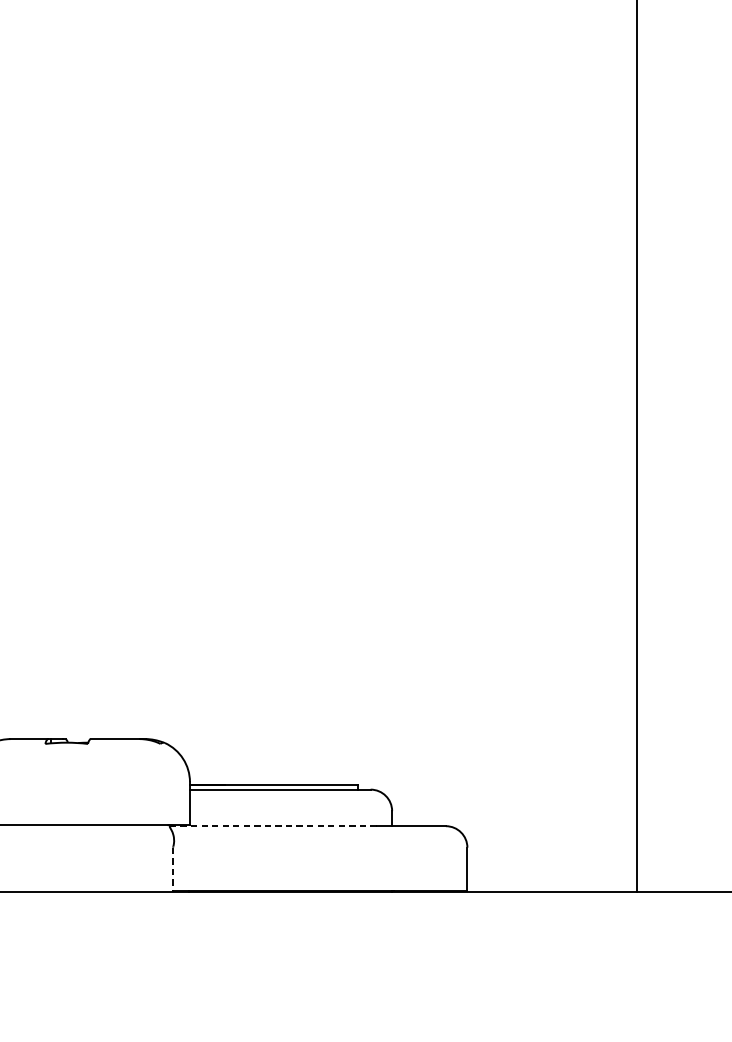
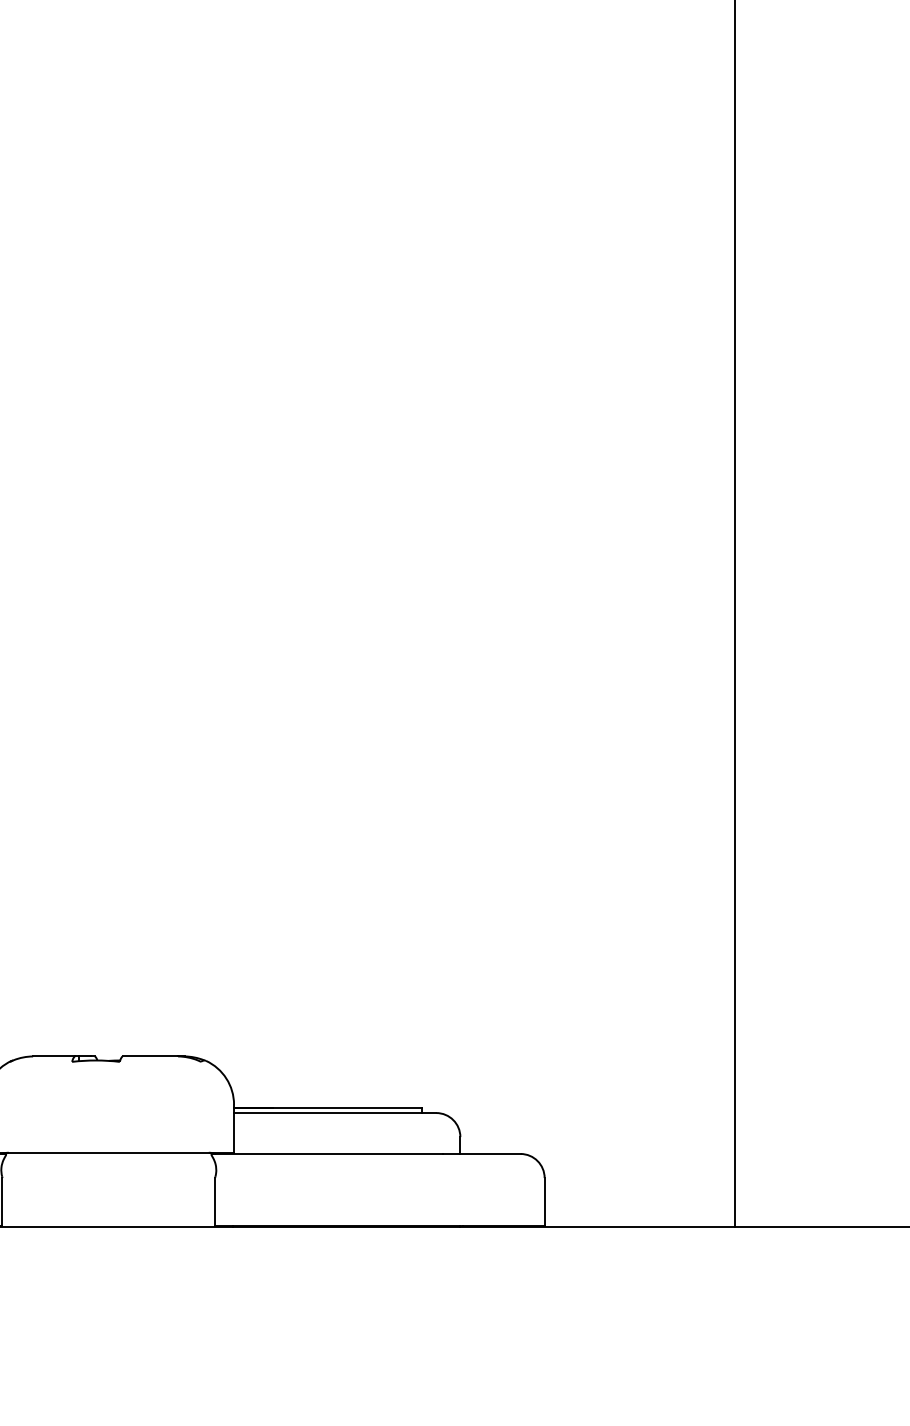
line: (274, 825) -> (328, 1153), dashed -> solid
line: (173, 869) -> (215, 1202), dashed -> solid

